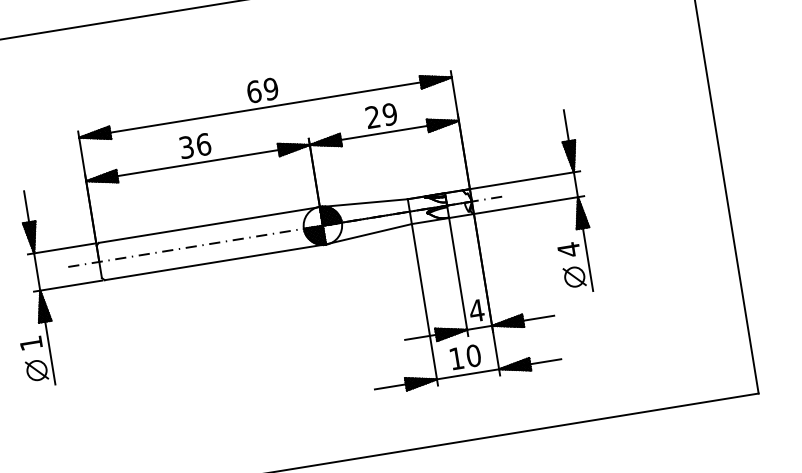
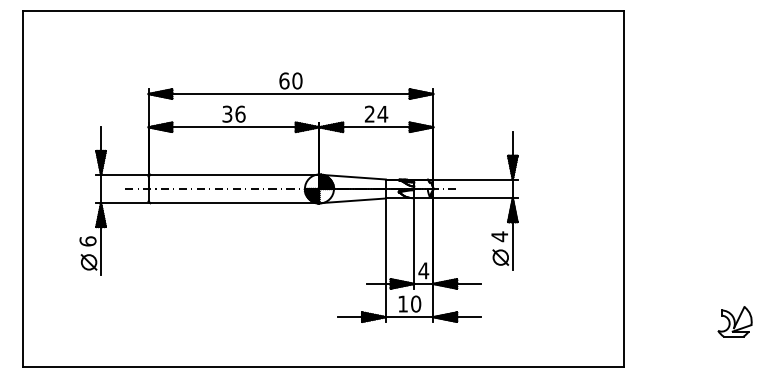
text: (271, 88) -> (297, 80), 69 -> 60
text: (389, 113) -> (382, 113), 29 -> 24
text: (30, 343) -> (87, 241), 1 -> 6

